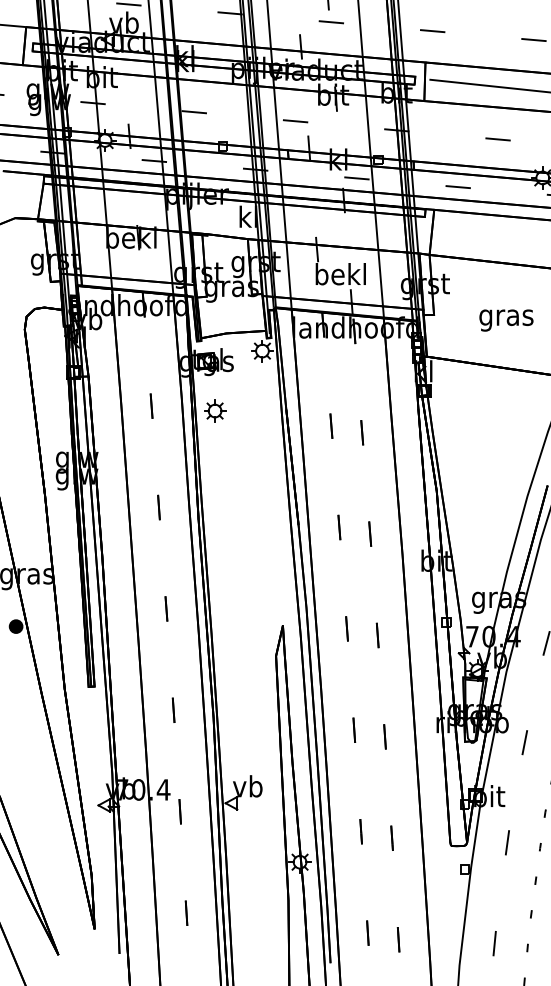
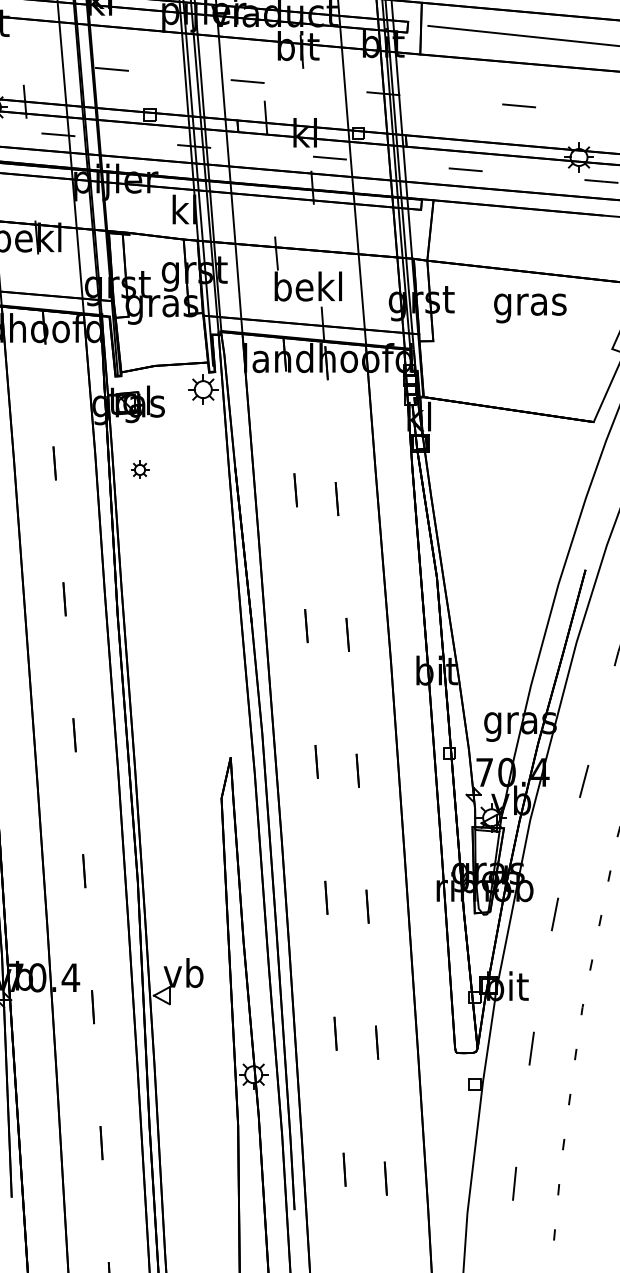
text: (506, 320) -> (530, 308), moved
part: (215, 410) -> (140, 469), size x0.6

